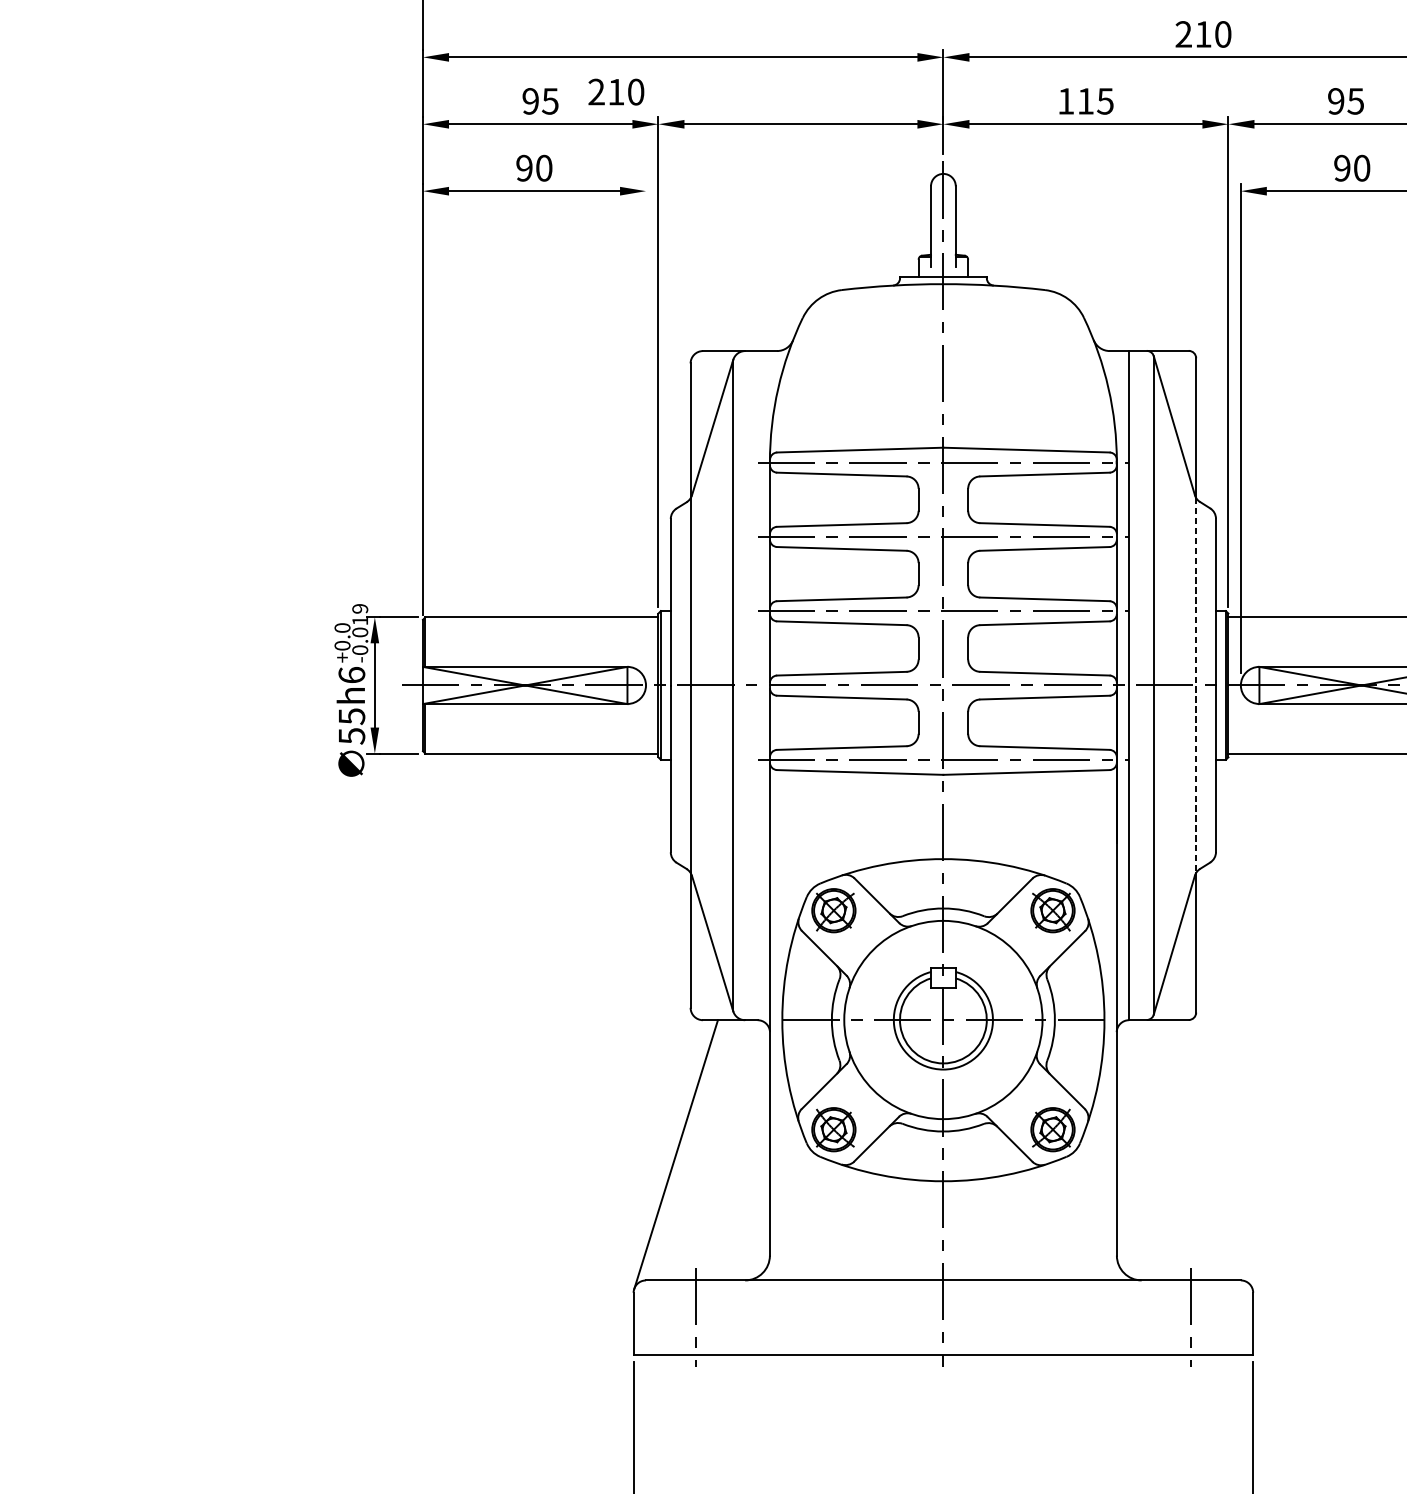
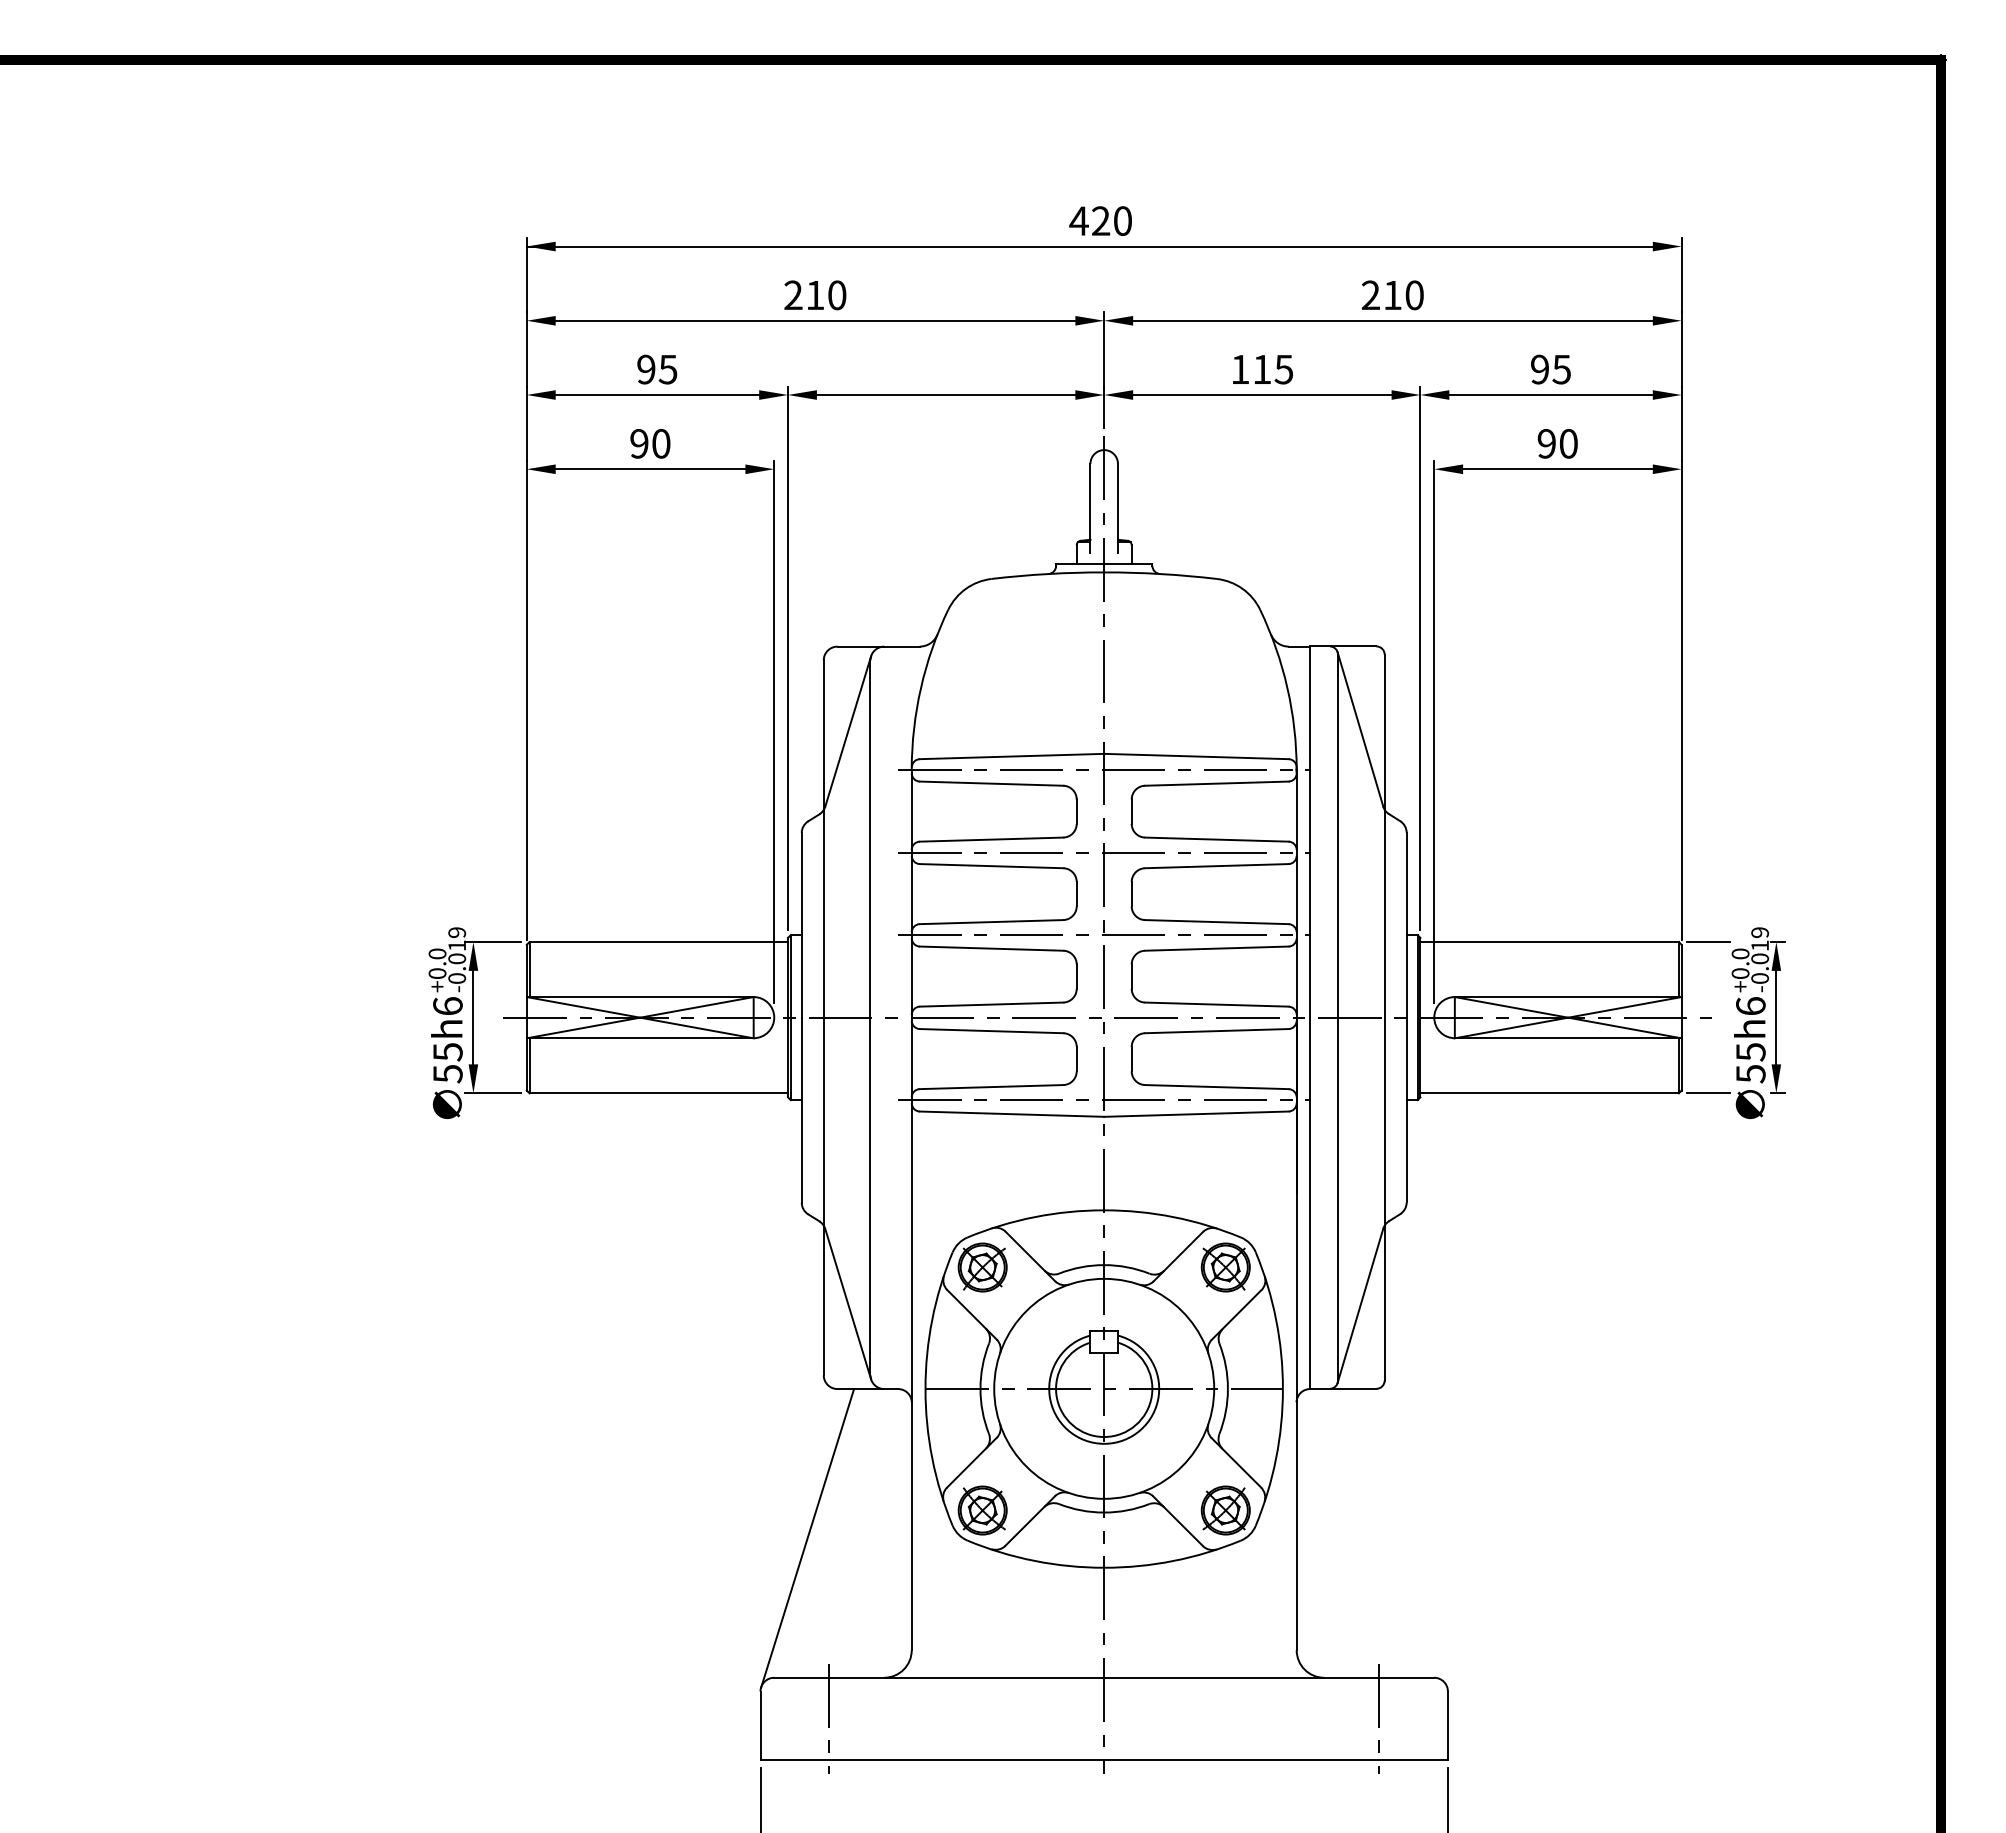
text: (616, 92) -> (815, 295), moved
line: (646, 427) -> (774, 731), added
line: (1196, 685) -> (1384, 1017), dashed -> solid

